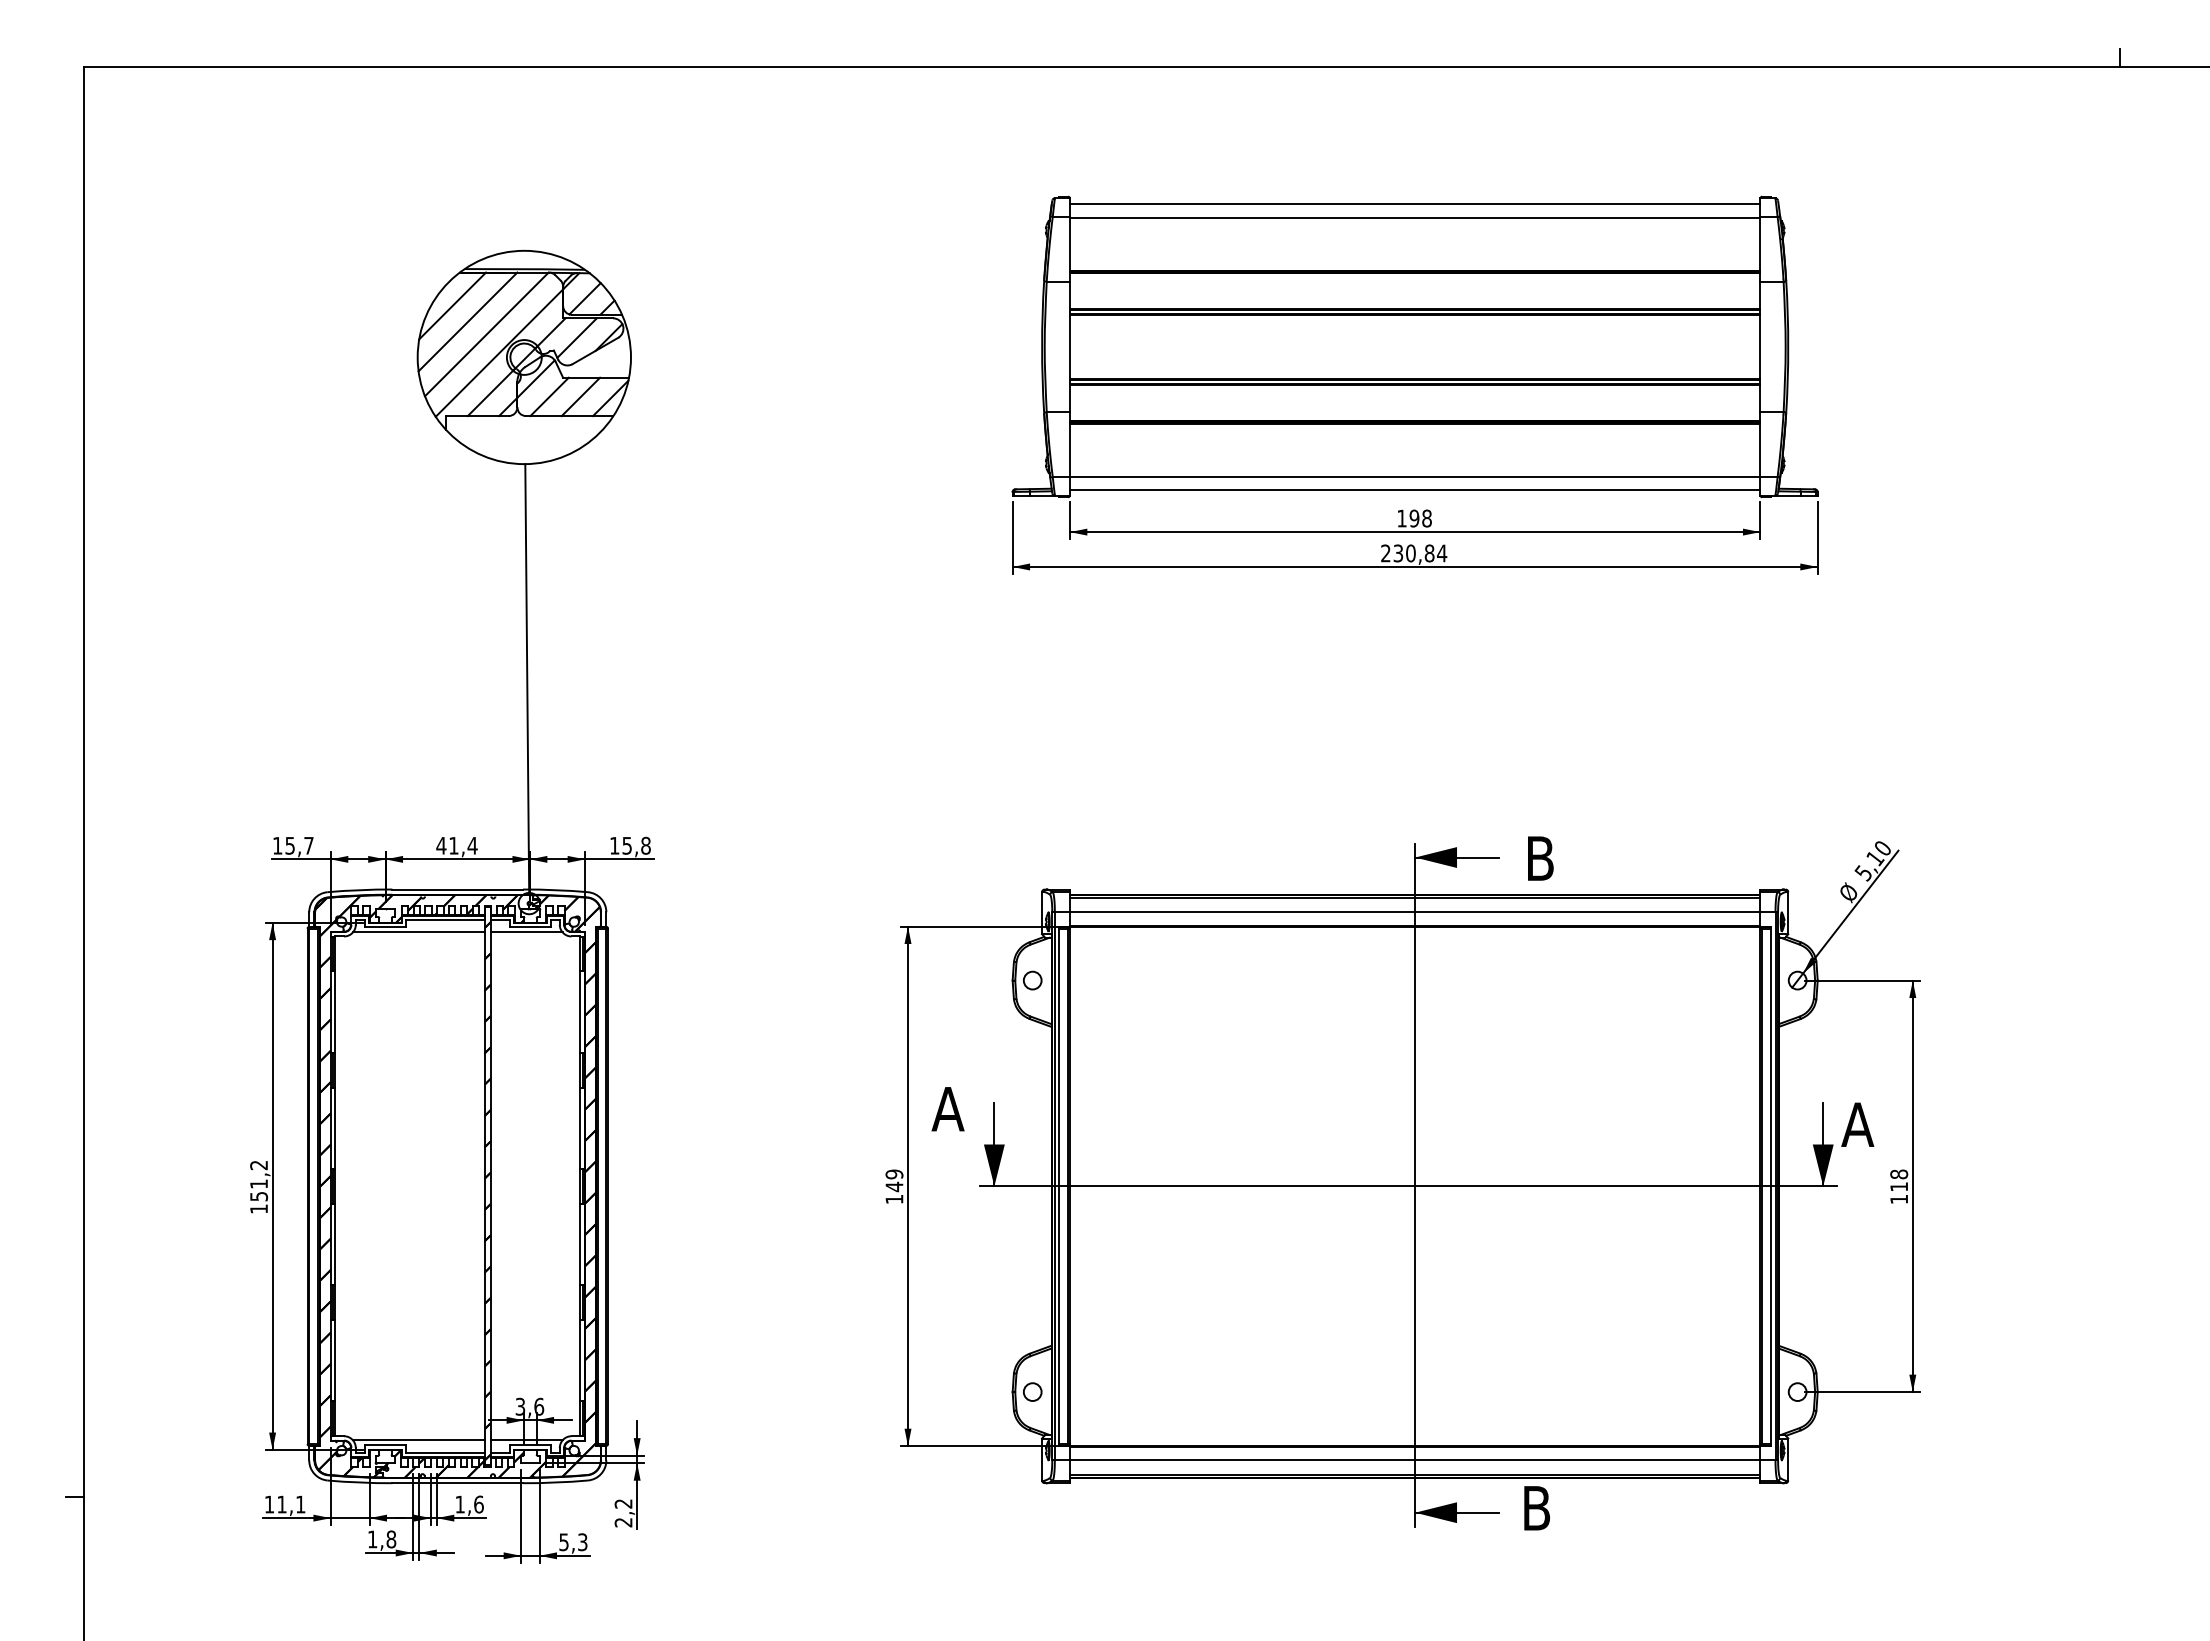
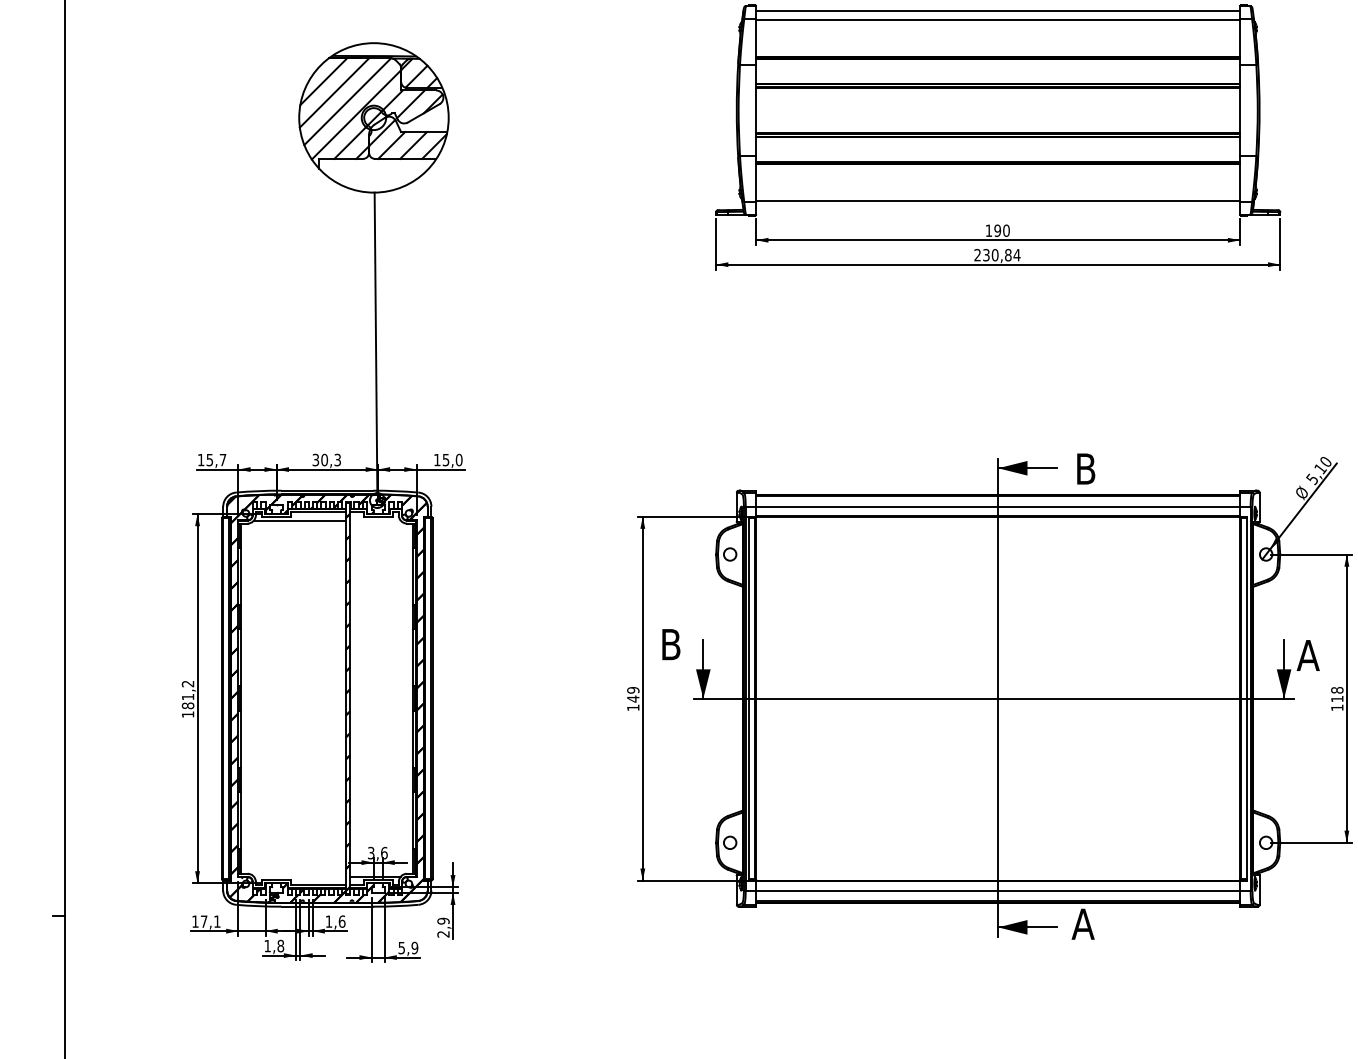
line: (1414, 489) -> (997, 210), removed
text: (1426, 518) -> (1006, 230), 198 -> 190
text: (456, 845) -> (326, 459), 41,4 -> 30,3
text: (645, 845) -> (458, 459), 15,8 -> 15,0
line: (526, 932) -> (375, 520), removed
text: (947, 1109) -> (670, 644), A -> B
text: (258, 1196) -> (187, 705), 151,2 -> 181,2
line: (418, 1440) -> (299, 876), removed
text: (623, 1503) -> (443, 920), 2,2 -> 2,9
text: (281, 1504) -> (203, 921), 11,1 -> 17,1
text: (1536, 1508) -> (1083, 924), B -> A
text: (582, 1541) -> (414, 947), 5,3 -> 5,9

